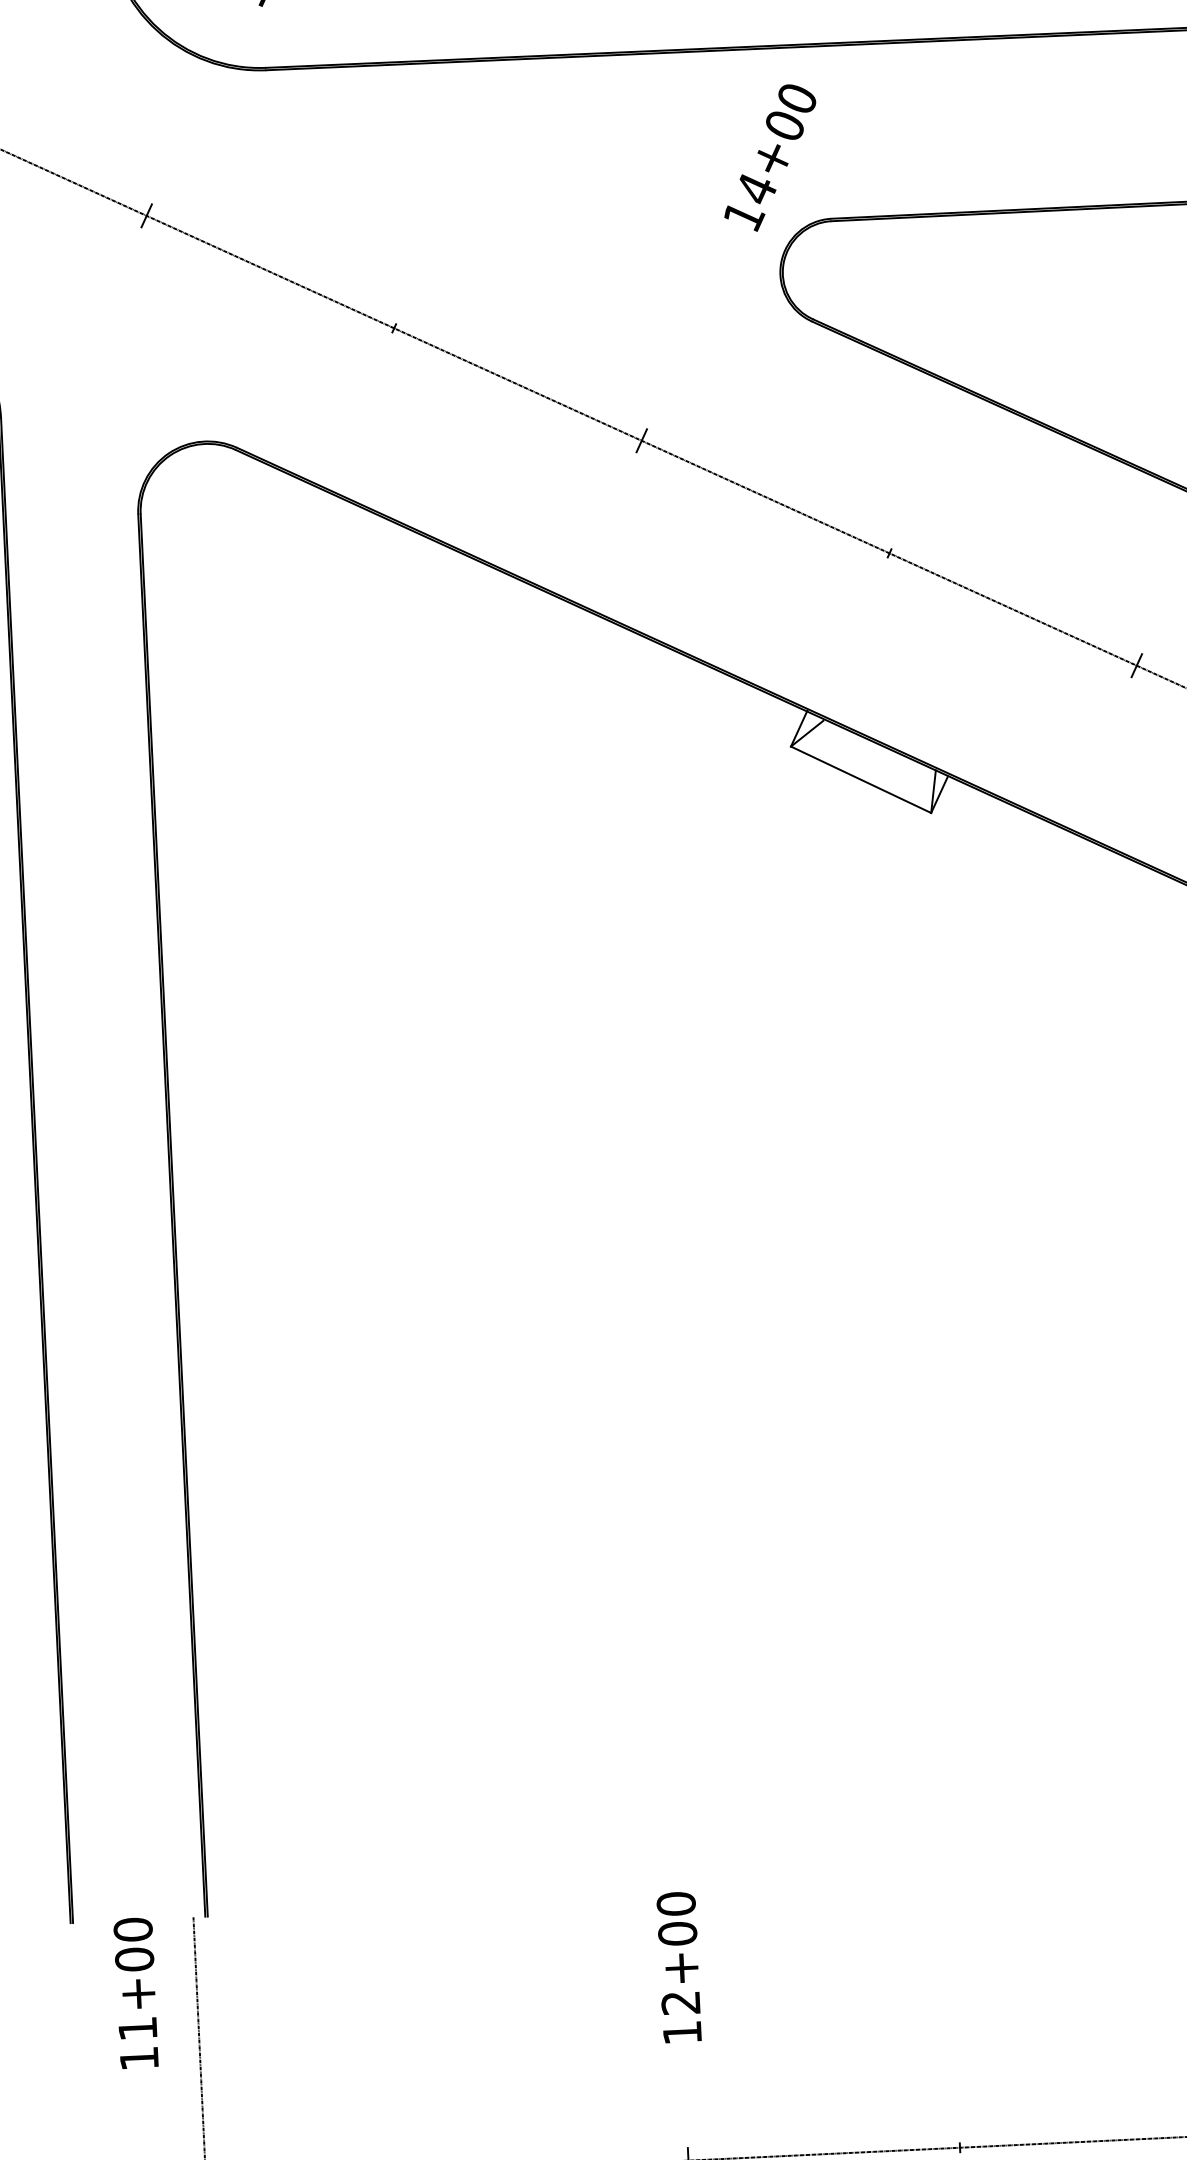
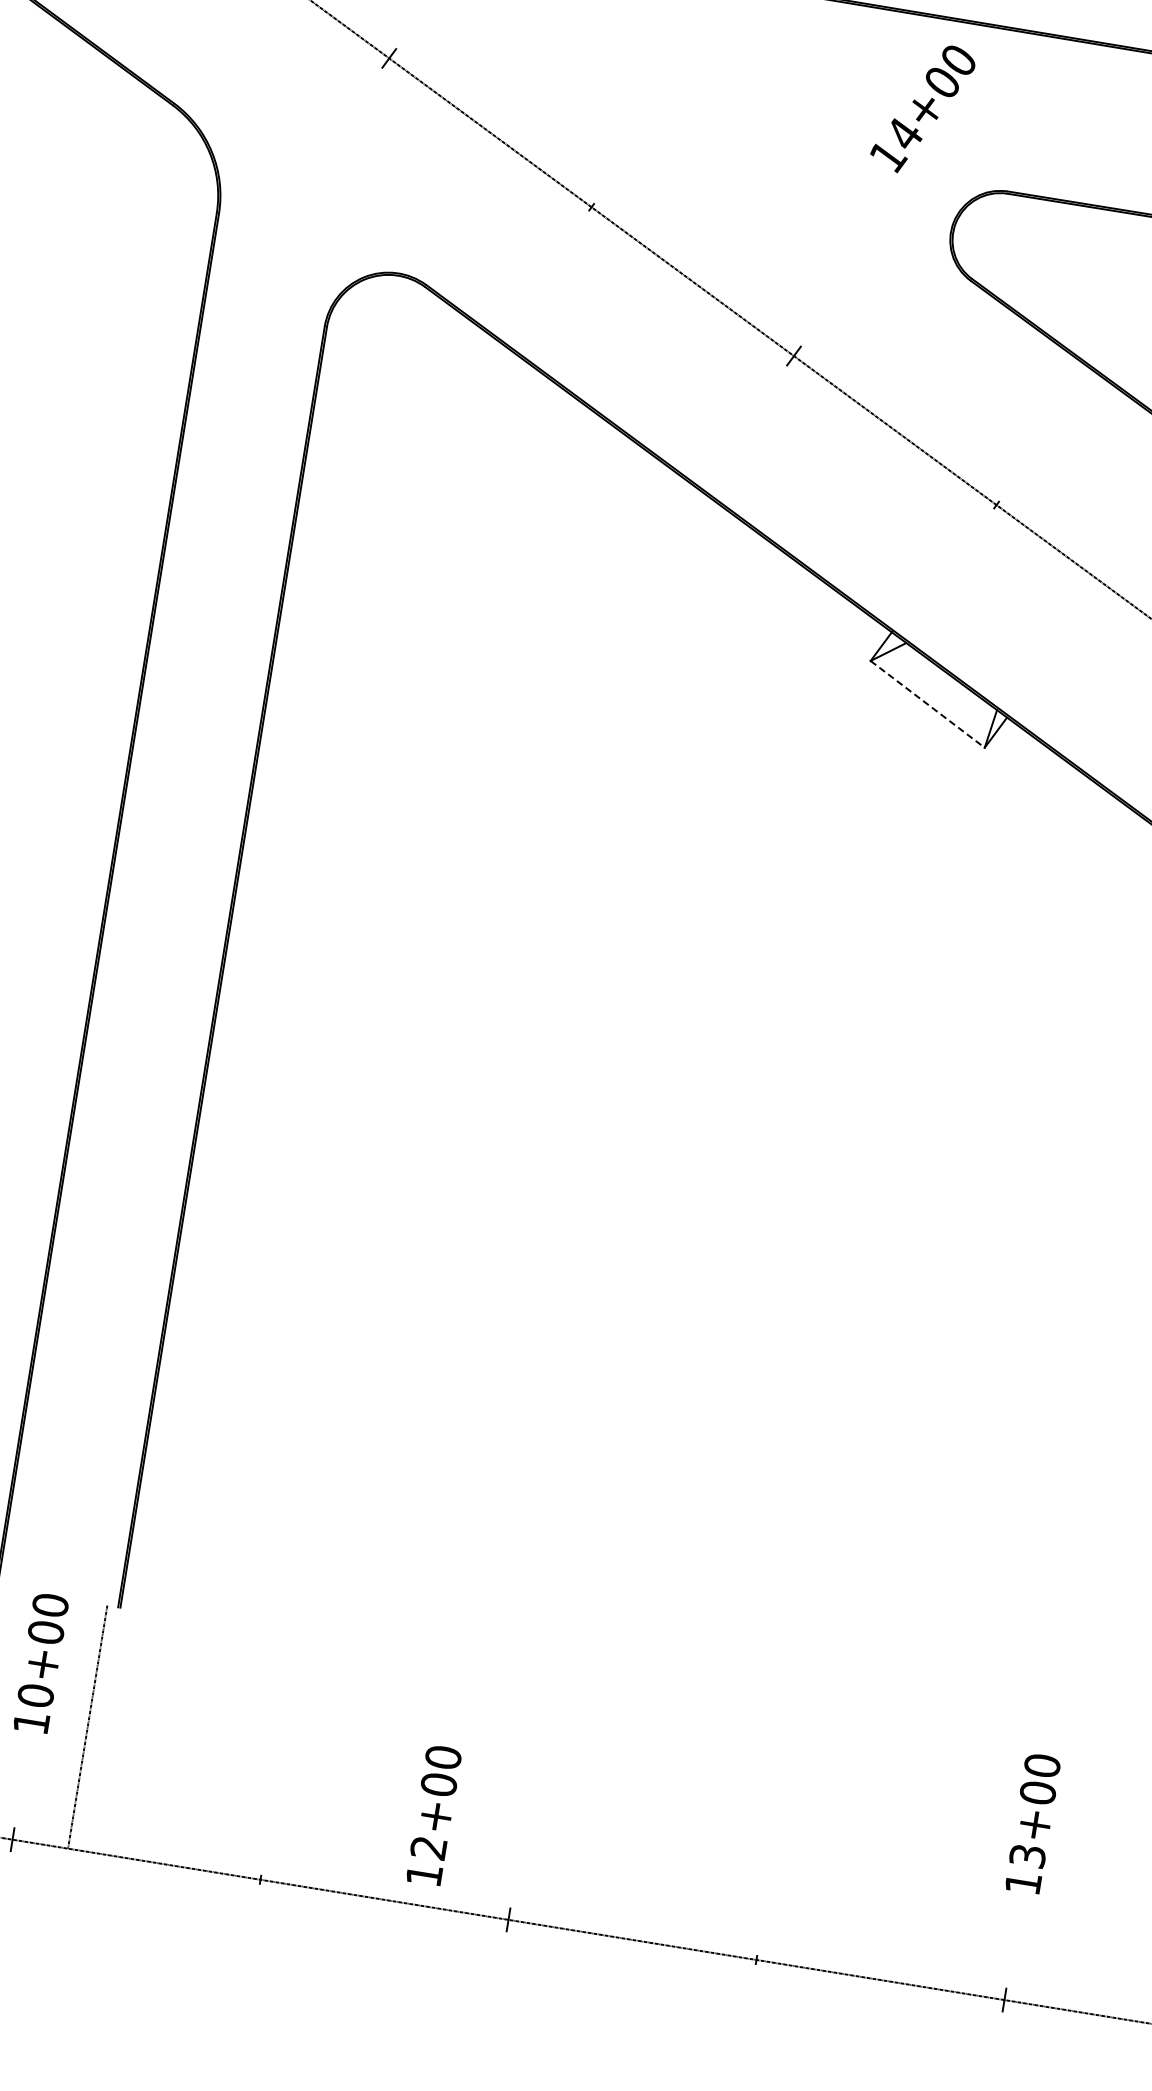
text: (769, 158) -> (922, 109), moved
line: (860, 779) -> (927, 704), solid -> dashed
text: (678, 1968) -> (433, 1816), moved
text: (137, 2028) -> (35, 1695), 11+00 -> 10+00

